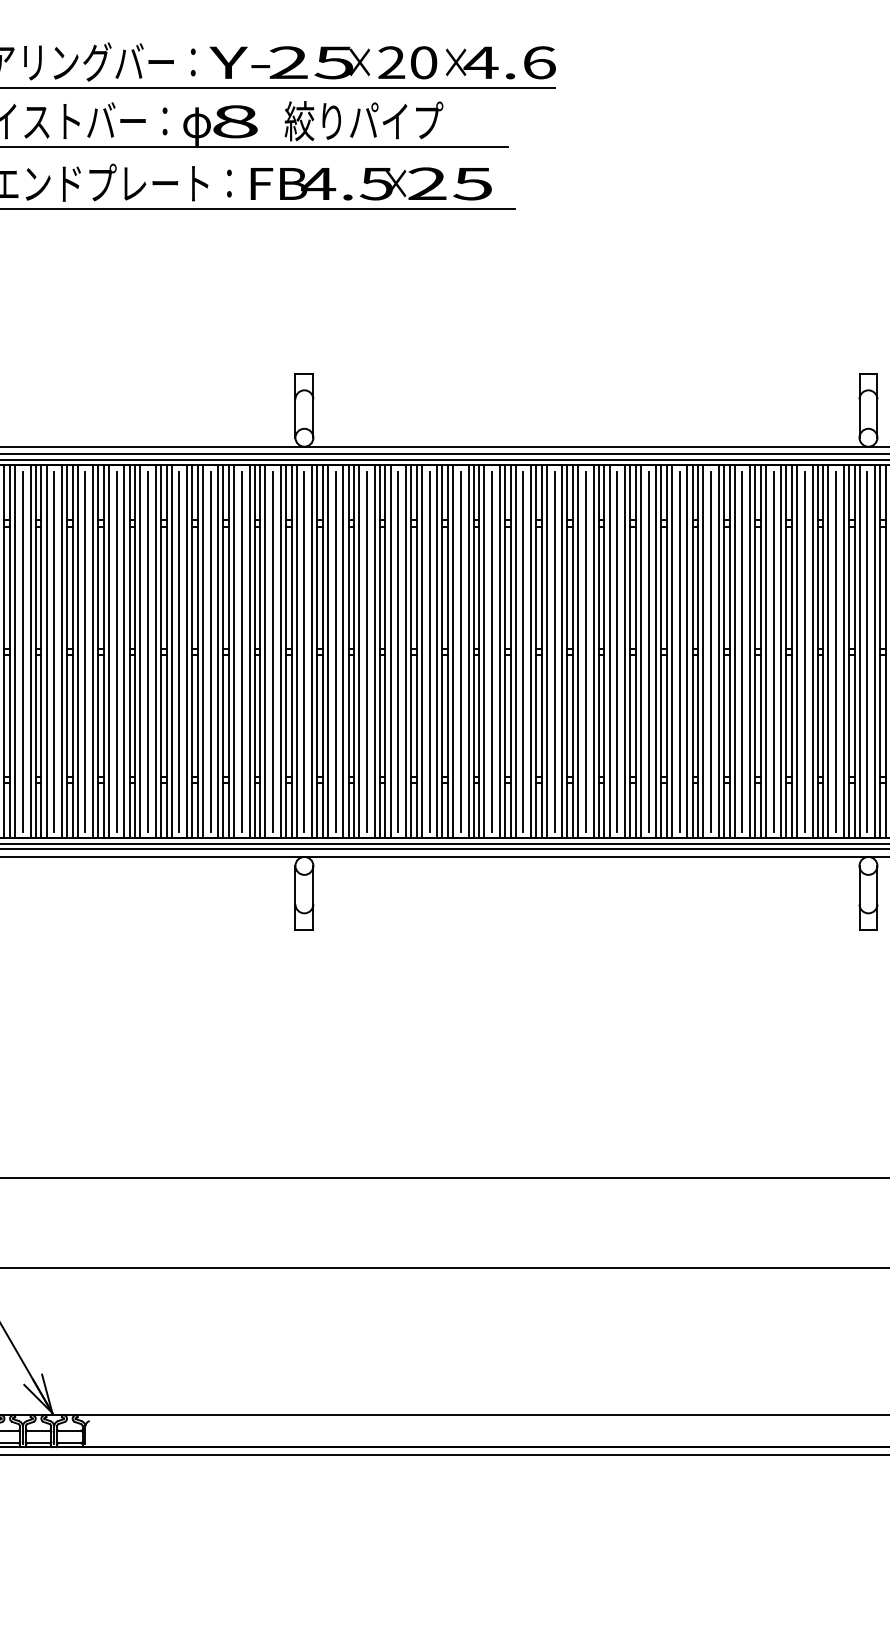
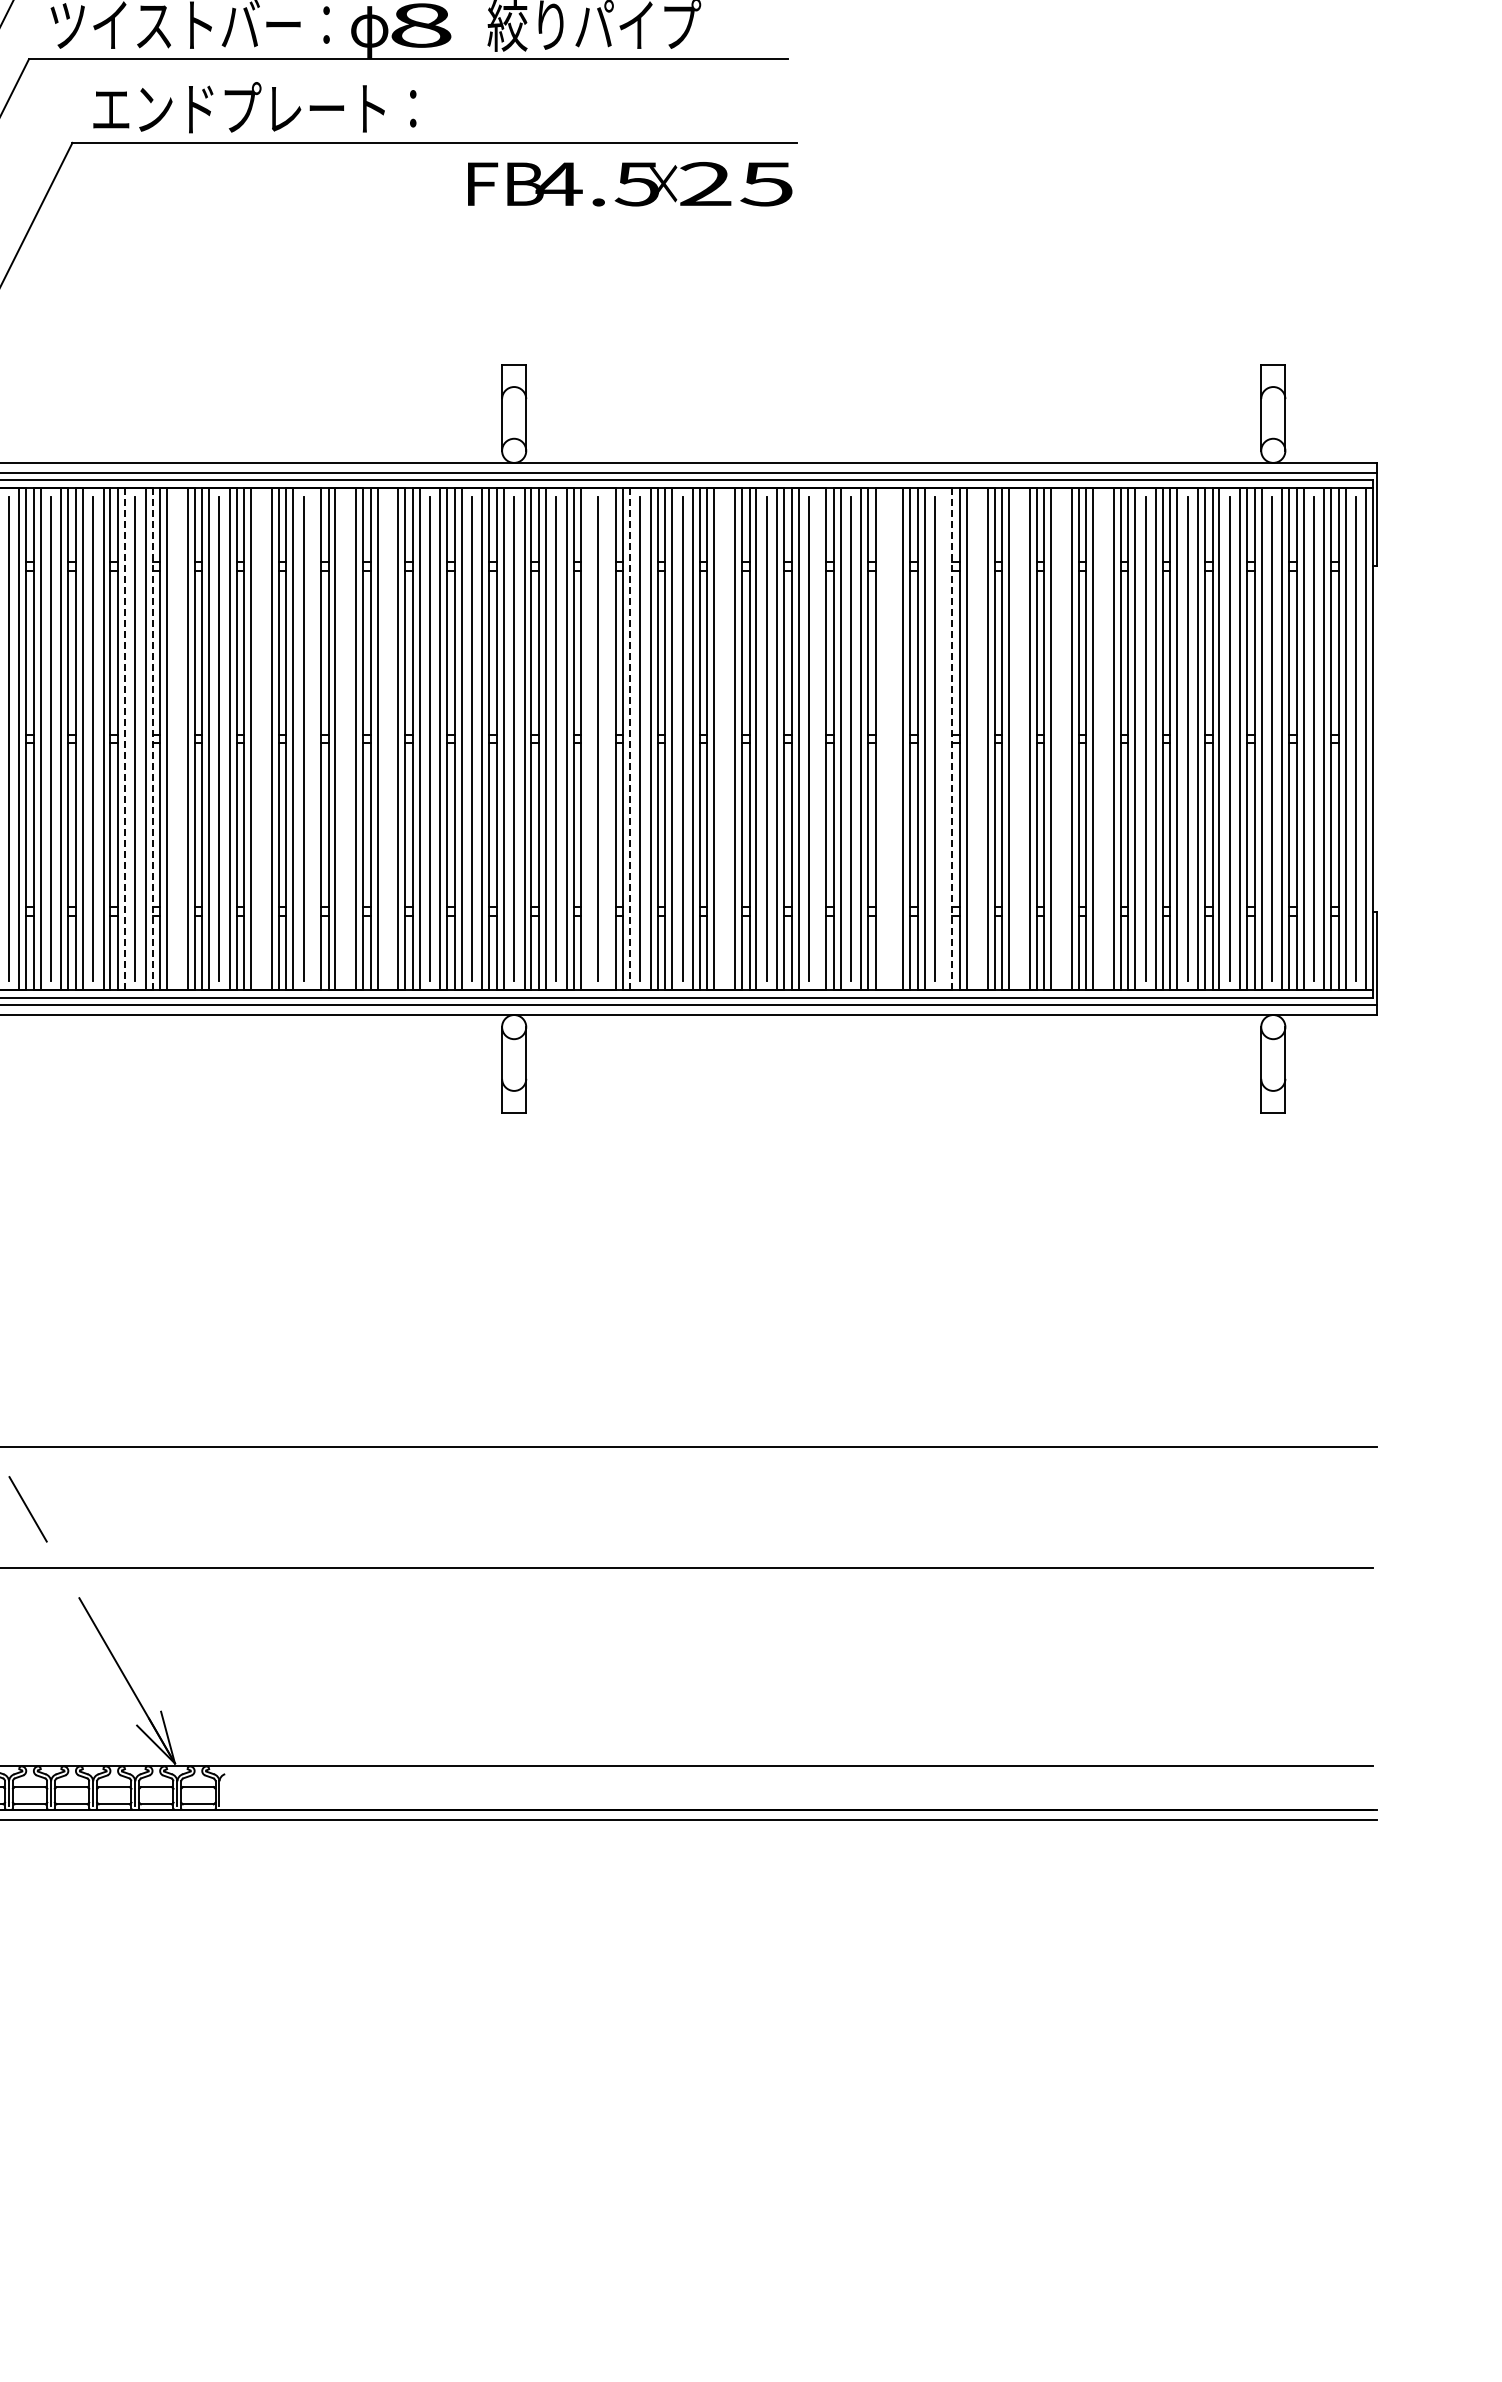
text: (371, 184) -> (630, 184), moved
line: (14, 651) -> (124, 738), solid -> dashed
line: (35, 651) -> (152, 738), solid -> dashed
line: (54, 651) -> (177, 738), removed
line: (116, 651) -> (261, 738), removed
line: (156, 651) -> (314, 738), removed
line: (179, 651) -> (345, 738), removed
line: (210, 651) -> (387, 738), removed
line: (359, 651) -> (588, 738), removed
line: (374, 651) -> (608, 738), removed
line: (390, 651) -> (630, 738), solid -> dashed
line: (460, 651) -> (724, 738), removed
line: (531, 651) -> (819, 738), removed
line: (578, 651) -> (882, 738), removed
line: (586, 651) -> (893, 738), removed
line: (624, 651) -> (945, 738), removed
line: (630, 651) -> (952, 738), solid -> dashed
line: (648, 651) -> (977, 738), removed
line: (679, 651) -> (1019, 738), removed
line: (711, 651) -> (1061, 738), removed
line: (742, 651) -> (1103, 738), removed

